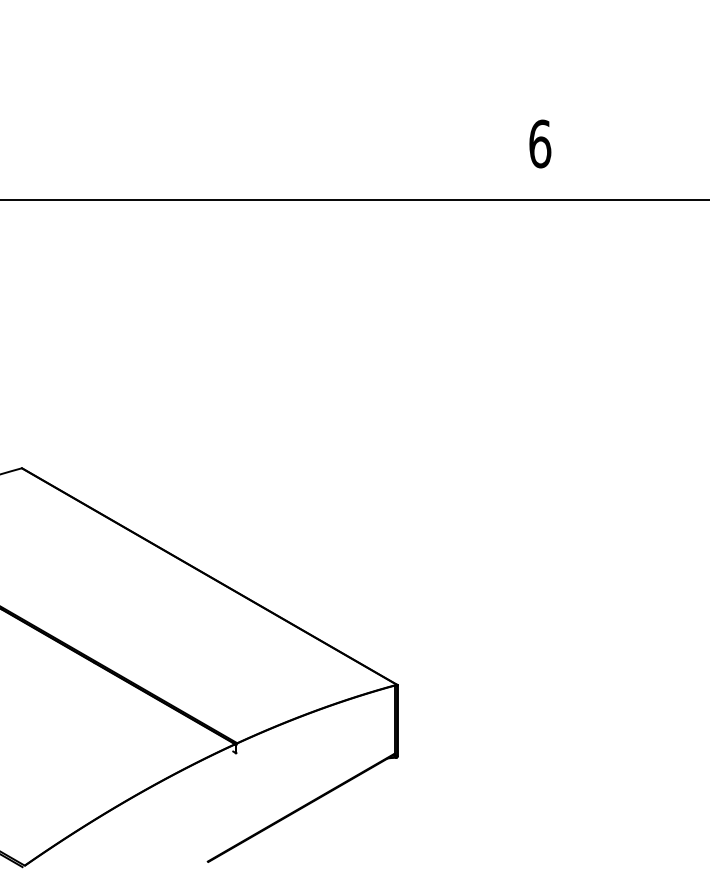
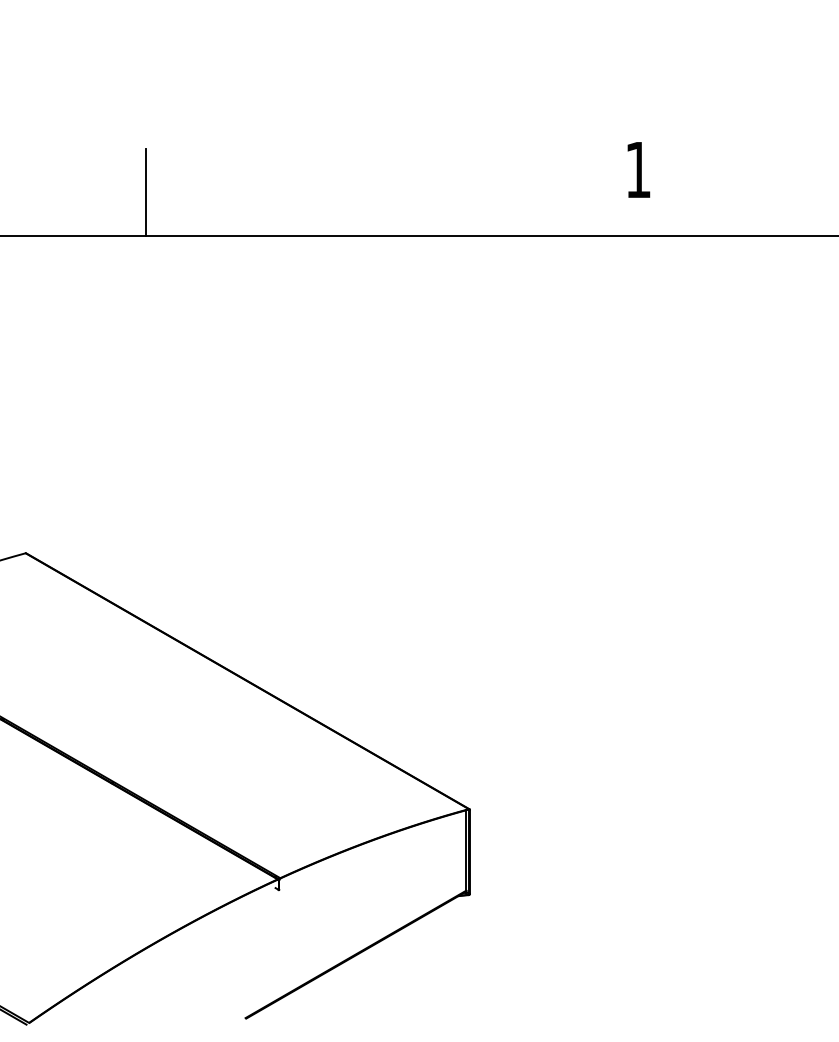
text: (540, 143) -> (638, 169), 6 -> 1
line: (123, 163) -> (145, 192), added

